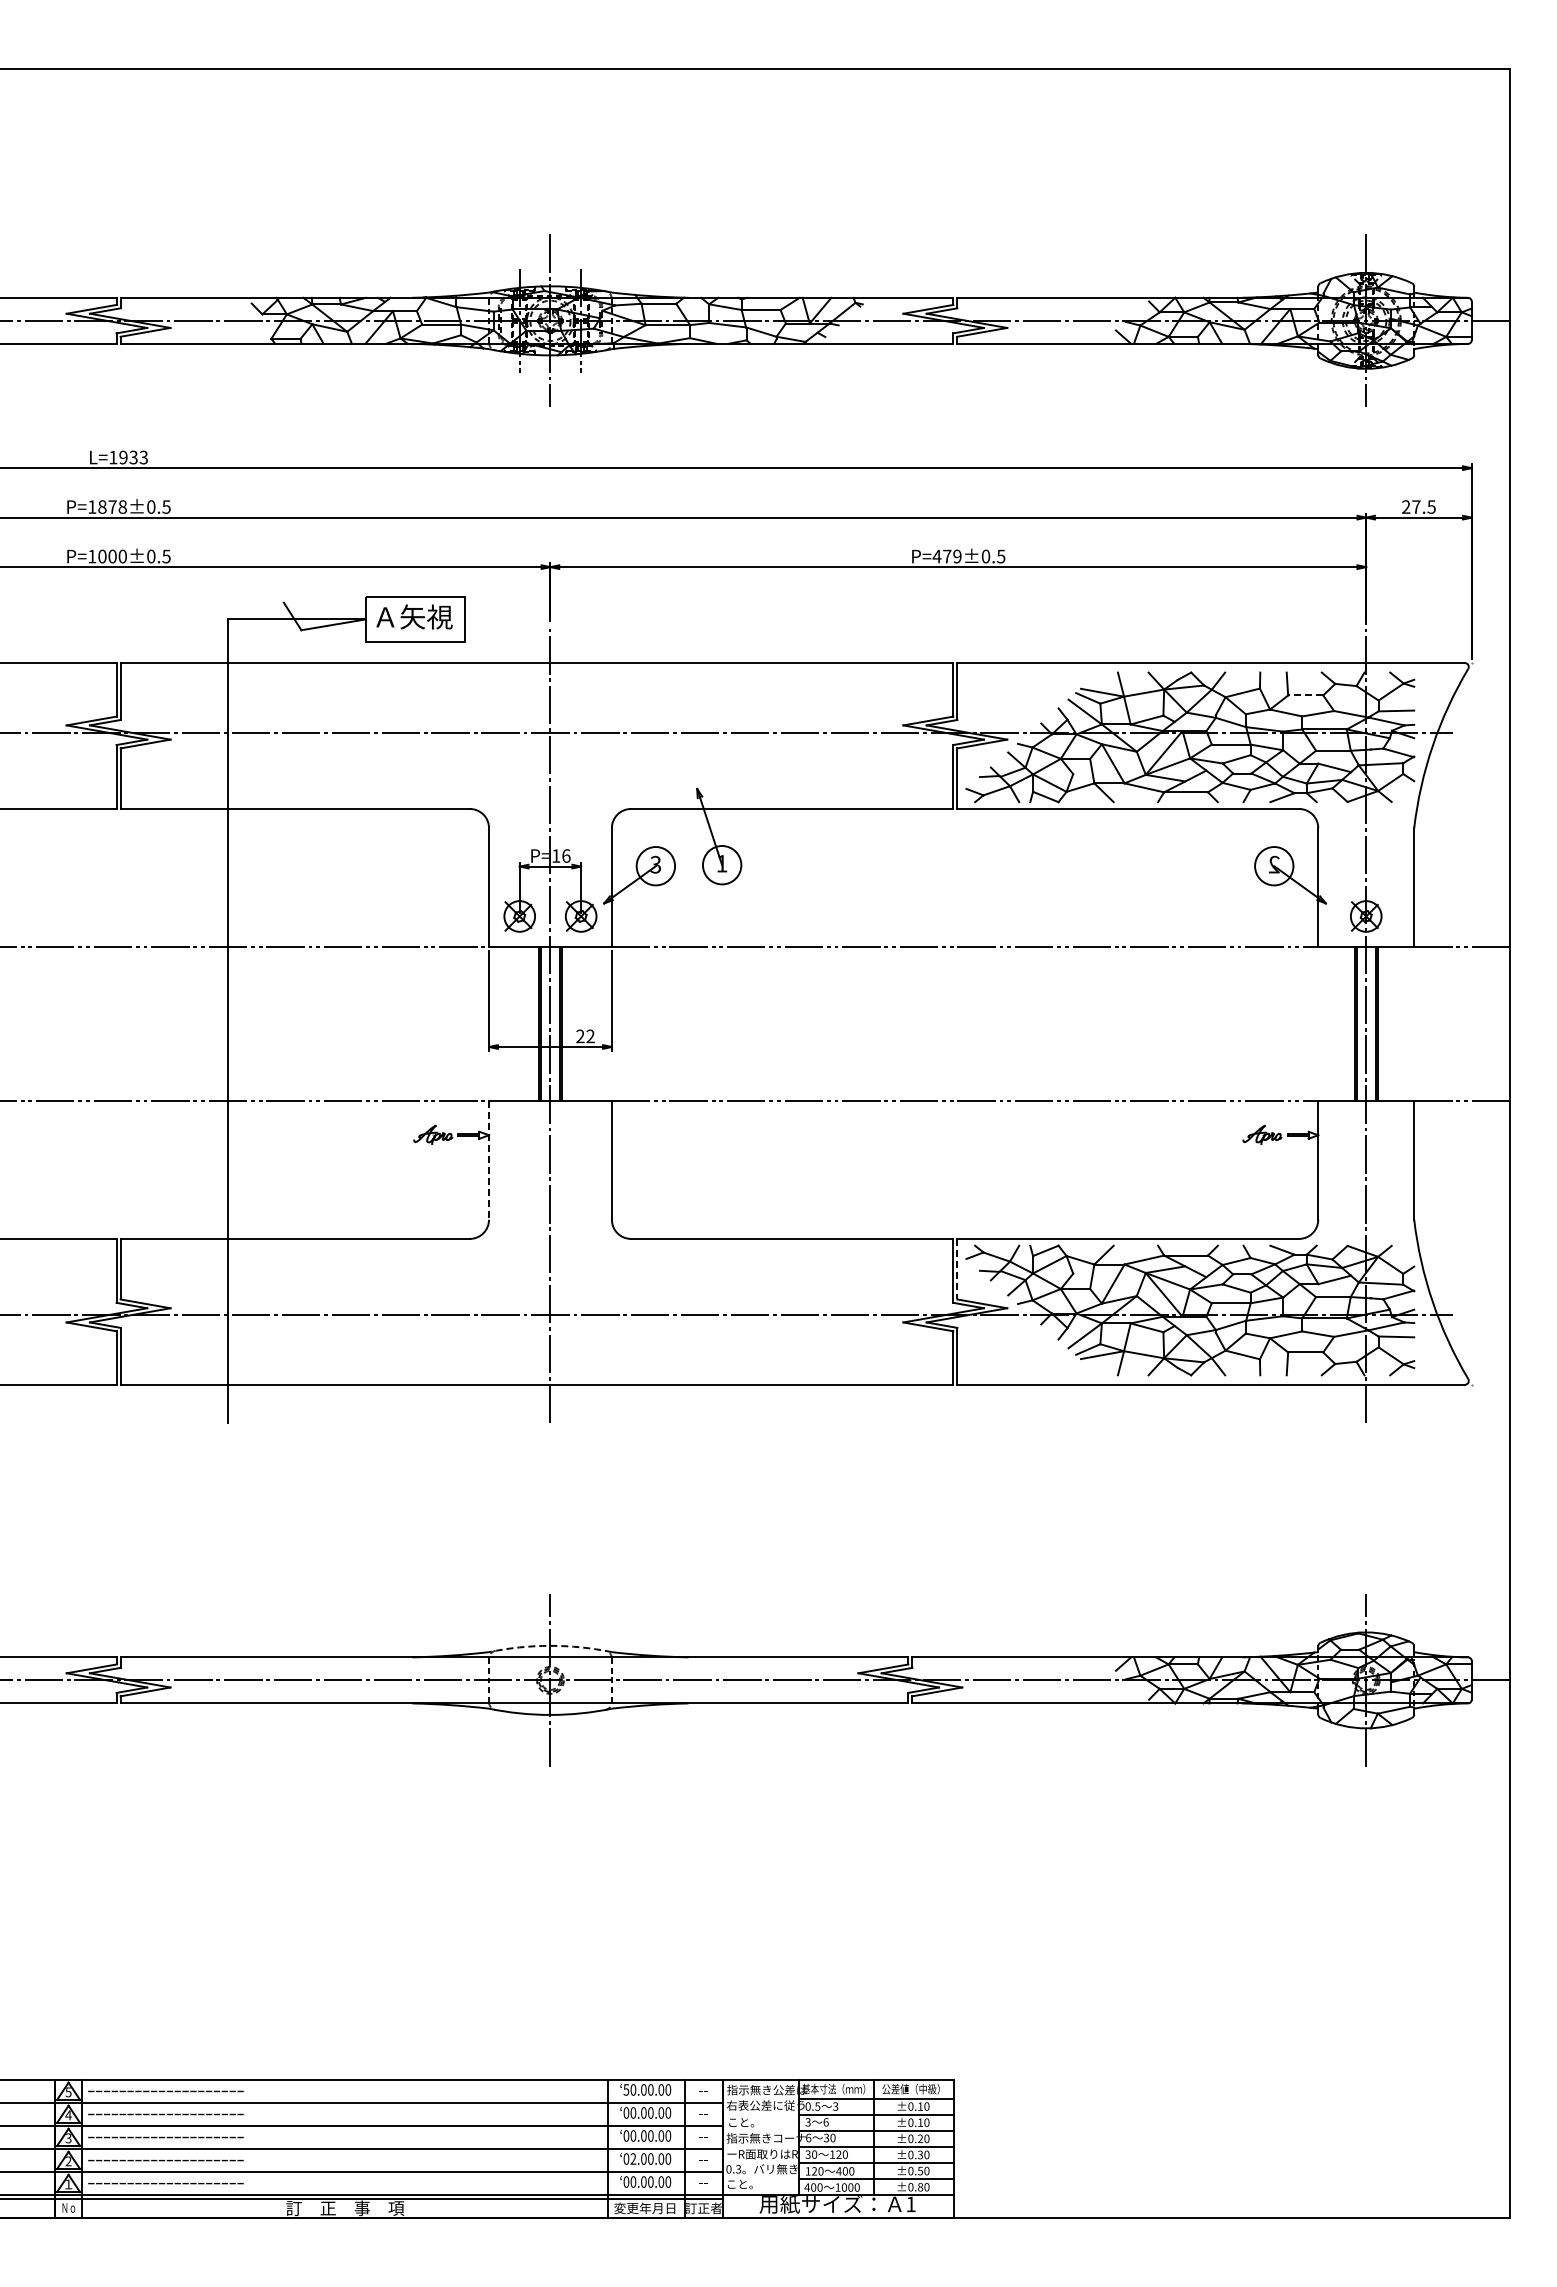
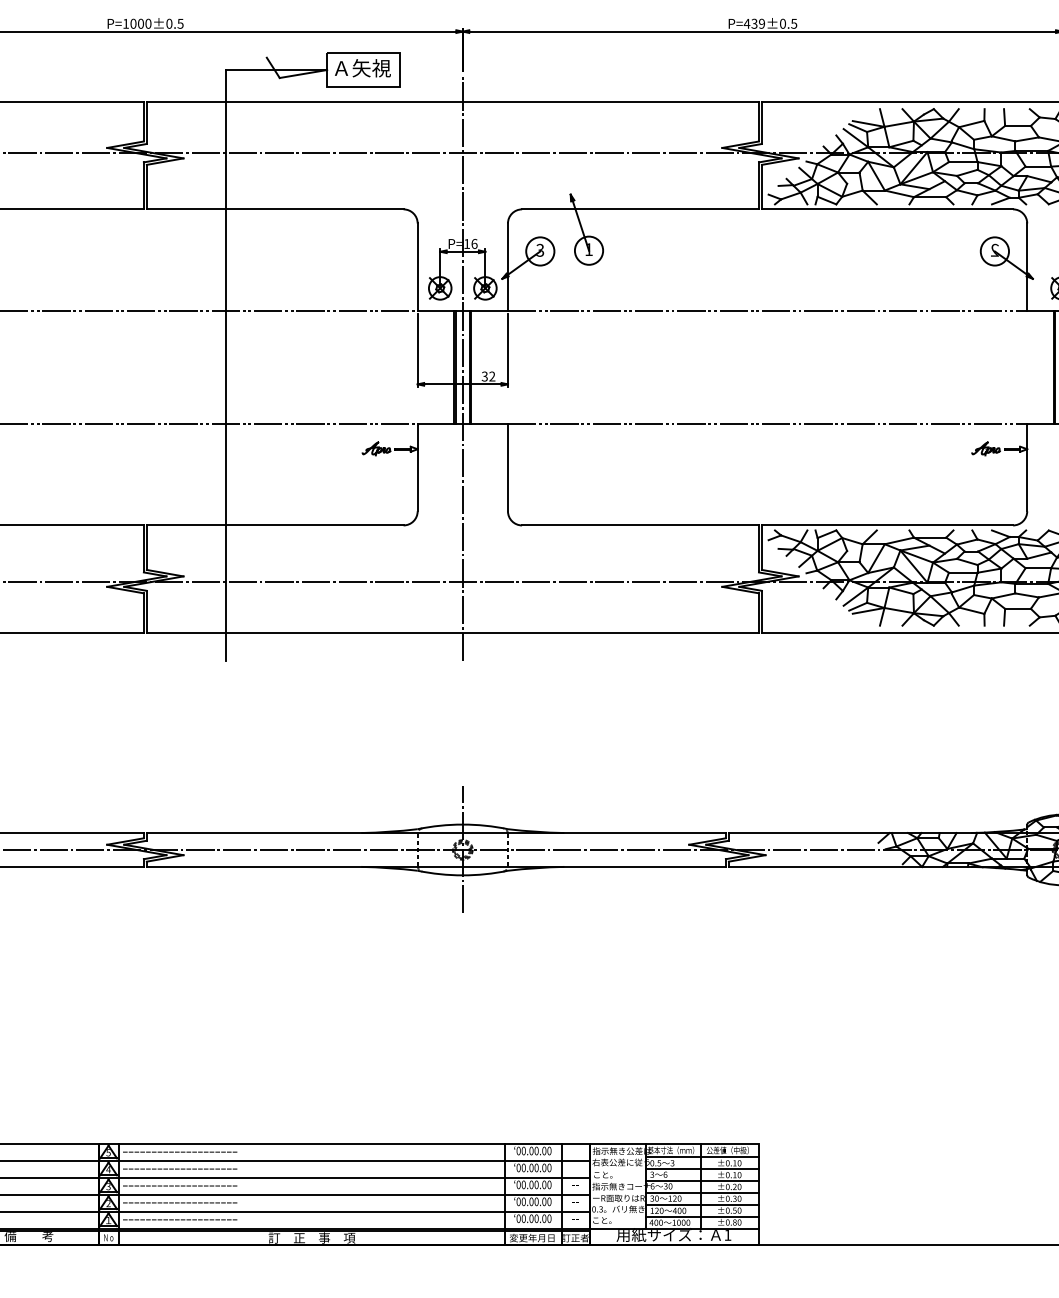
text: (947, 556) -> (754, 23), P=479±0.5 -> P=439±0.5
line: (1305, 695) -> (1017, 125), dashed -> solid
text: (580, 1036) -> (484, 376), 22 -> 32
line: (489, 1160) -> (418, 467), dashed -> solid
line: (957, 1269) -> (762, 547), dashed -> solid
arc: (550, 1645) -> (462, 824), dashed -> solid
text: (626, 2089) -> (518, 1150), 50.00.00 -> 00.00.00
text: (633, 2158) -> (523, 1201), 02.00.00 -> 00.00.00

